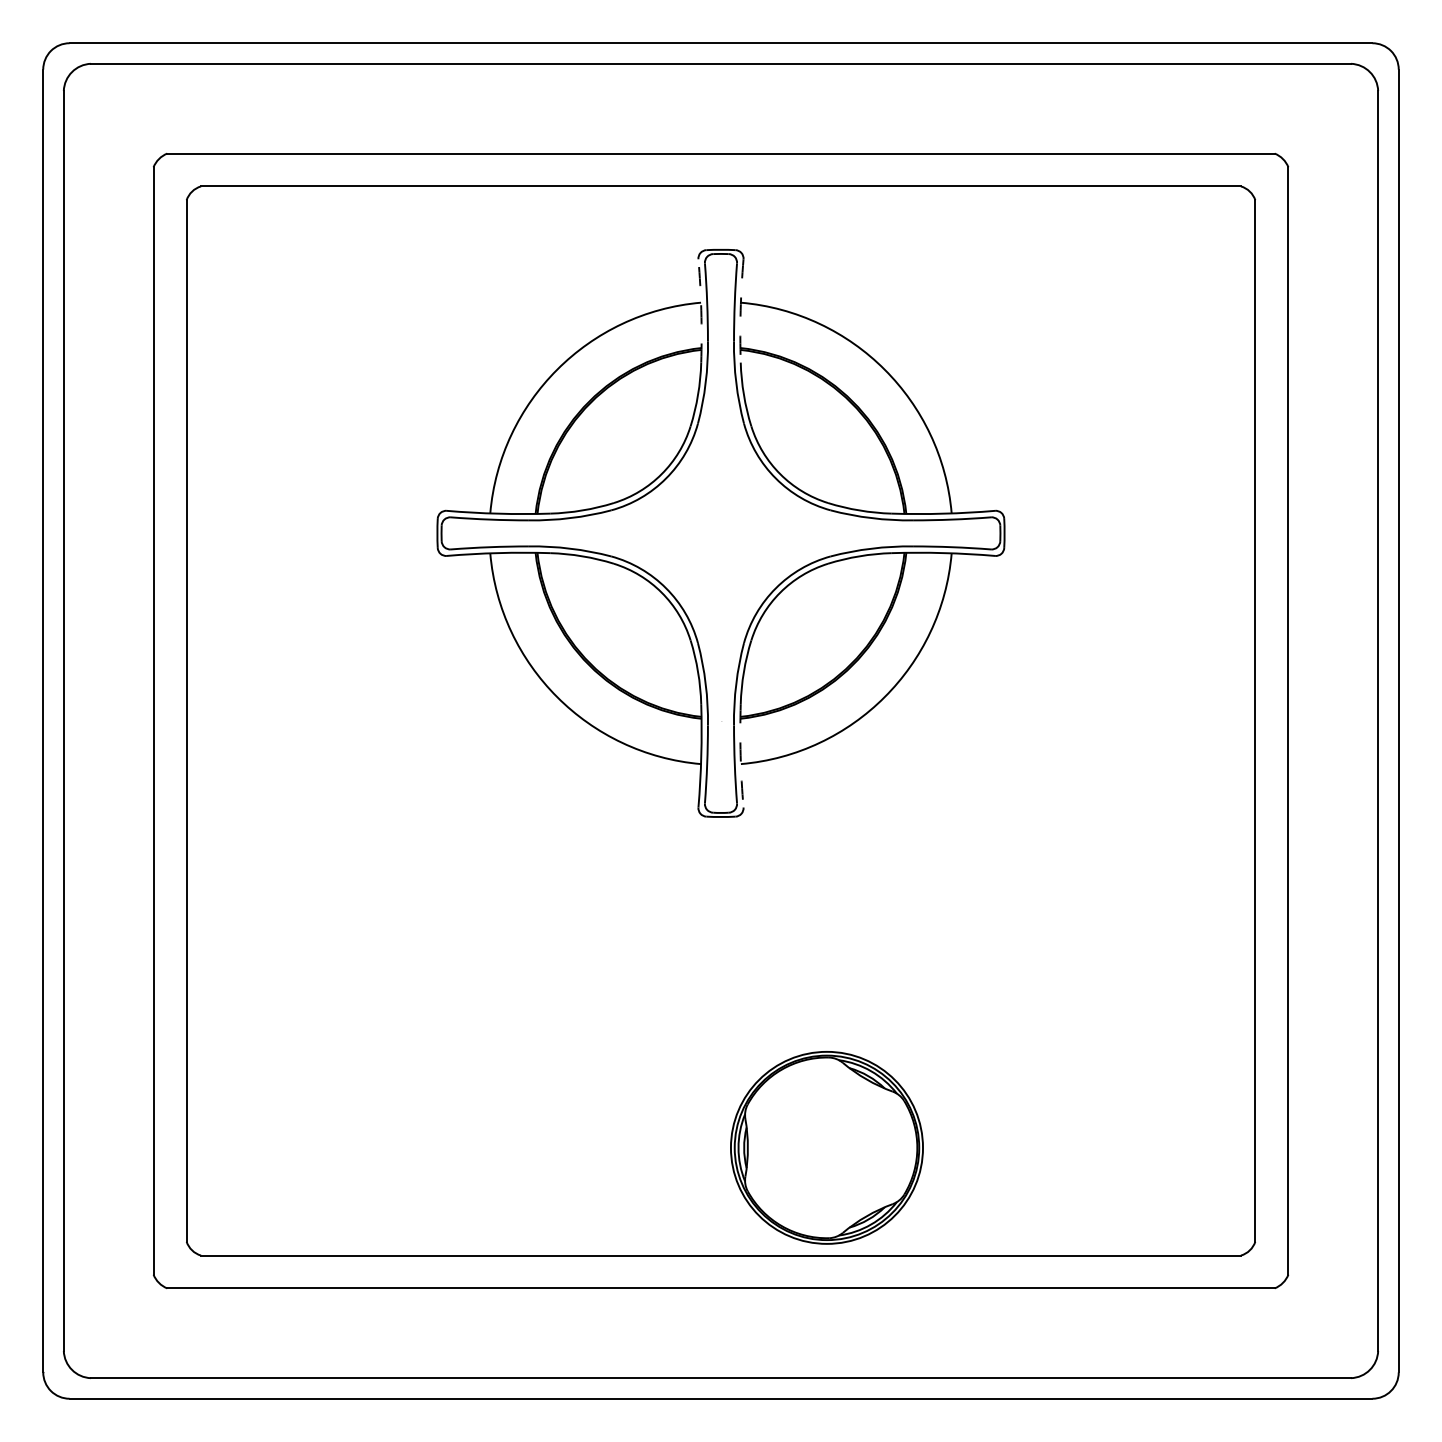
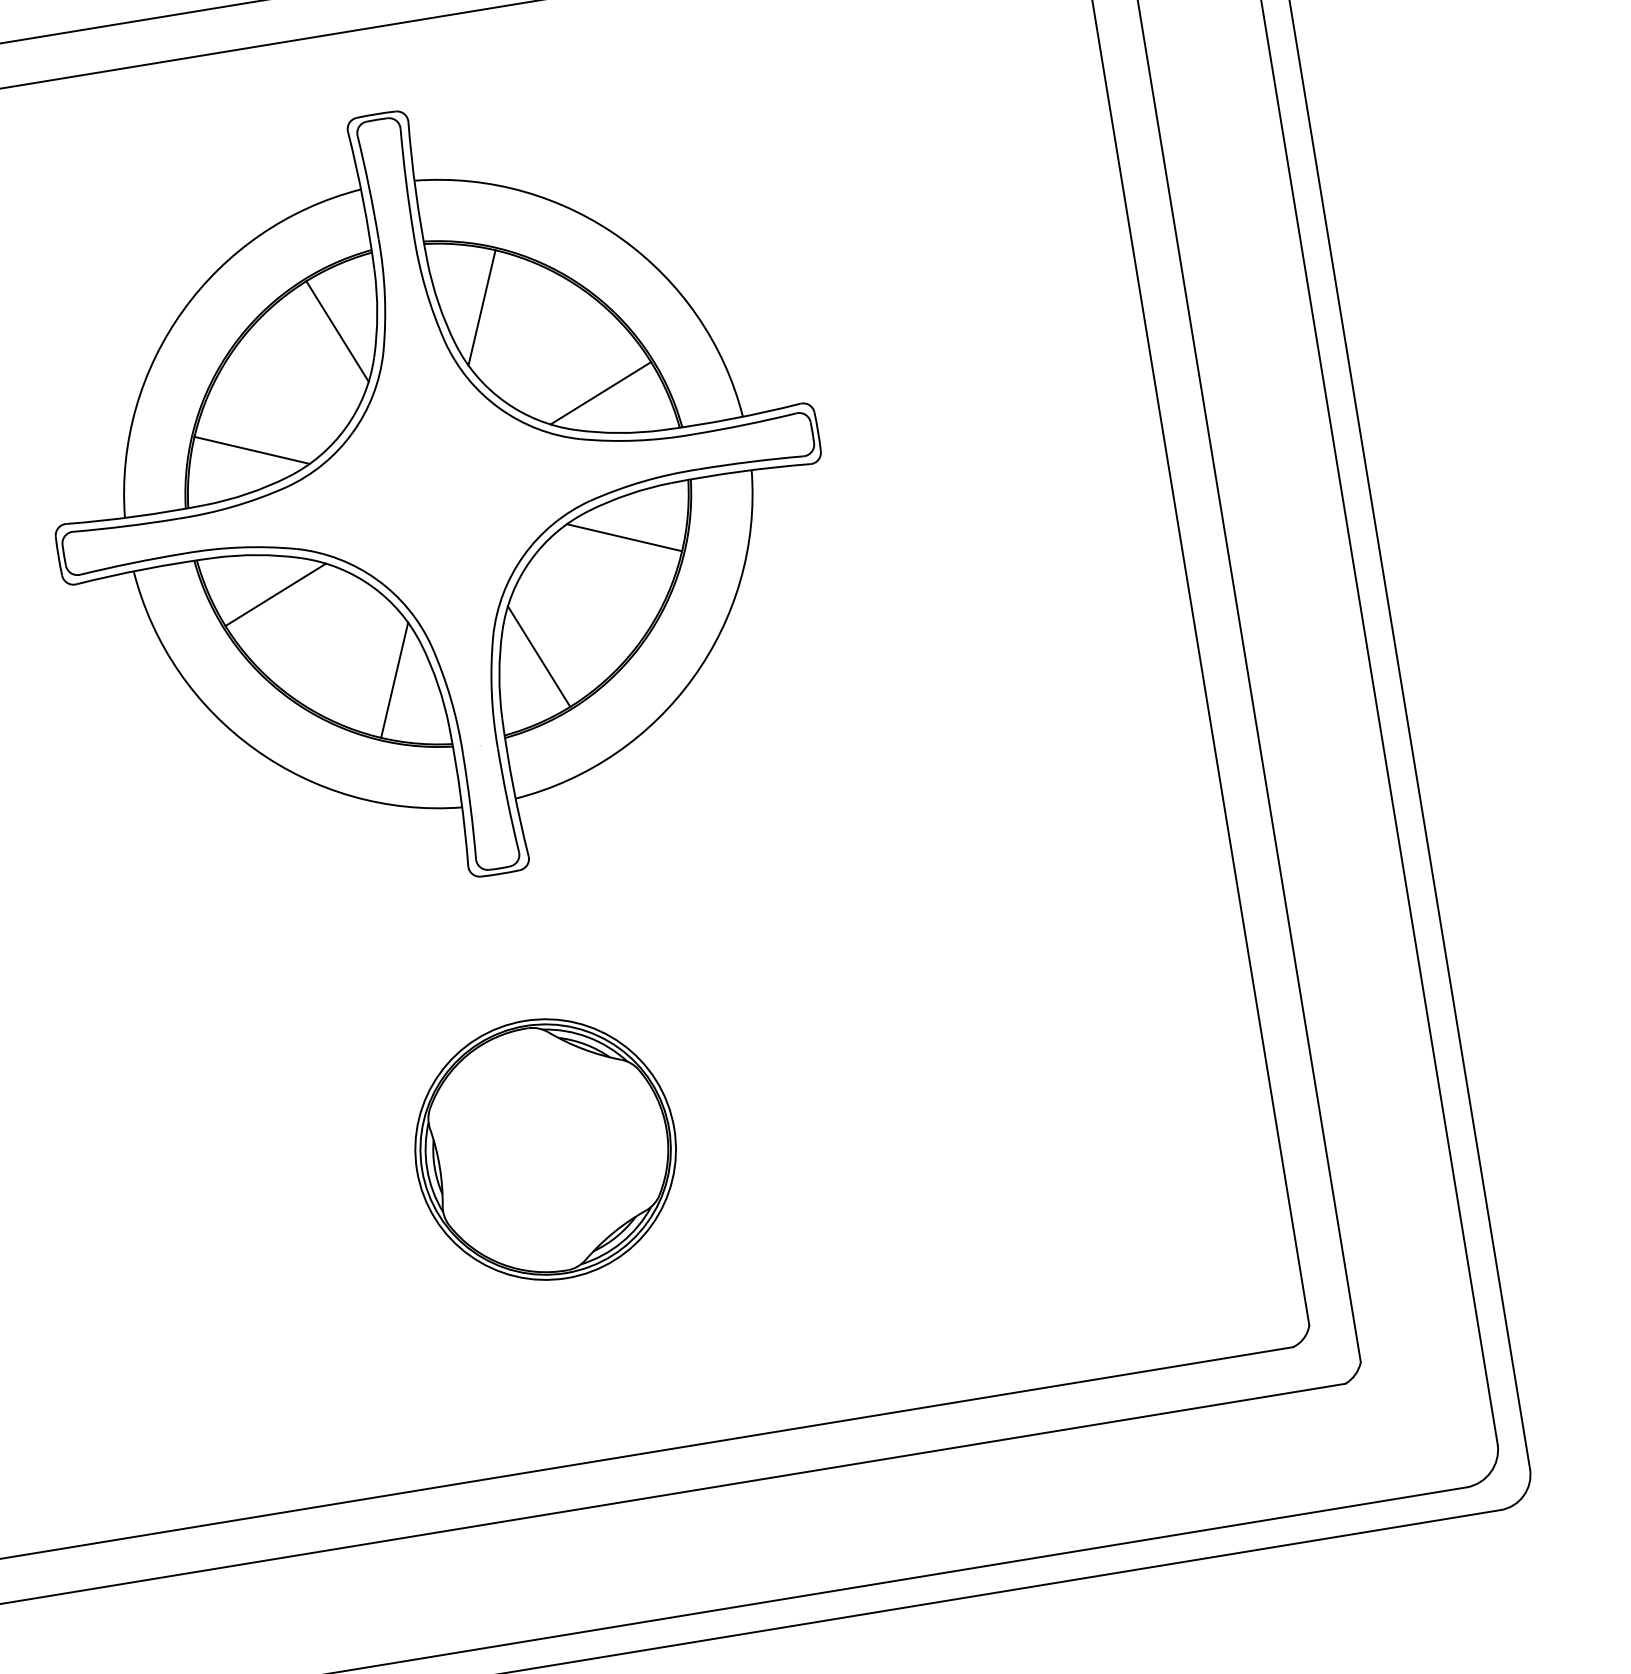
arc: (701, 310) -> (363, 199), dashed -> solid
arc: (740, 310) -> (415, 191), dashed -> solid
line: (666, 402) -> (336, 330), added
line: (774, 402) -> (481, 307), added
line: (590, 479) -> (251, 450), added
line: (850, 479) -> (599, 393), added
line: (590, 587) -> (275, 595), added
line: (850, 587) -> (623, 538), added
line: (666, 663) -> (393, 680), added
line: (774, 663) -> (538, 656), added
arc: (740, 755) -> (513, 787), dashed -> solid
part: (826, 1147) -> (544, 1149), moved

